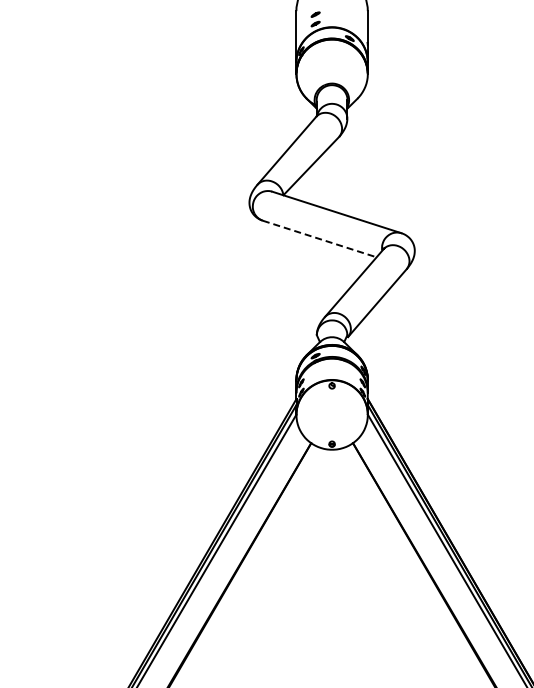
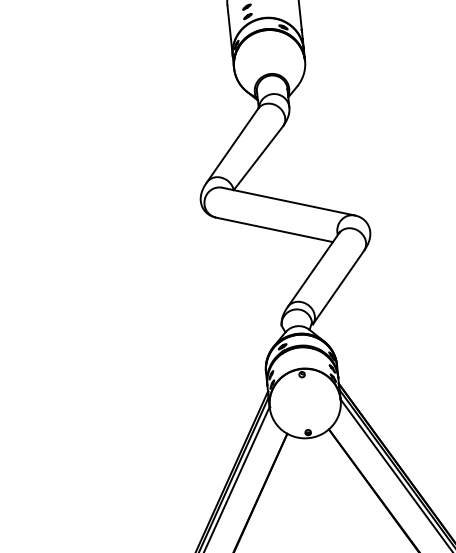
line: (319, 239) -> (274, 230), dashed -> solid

